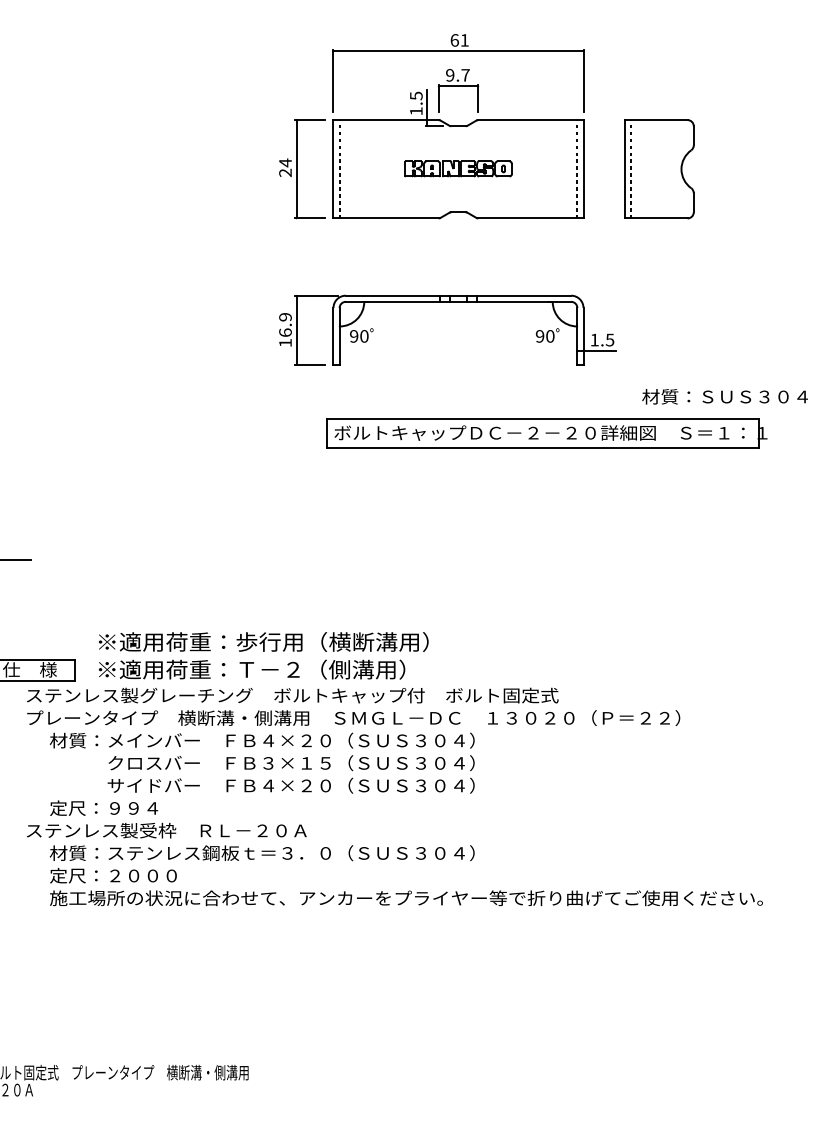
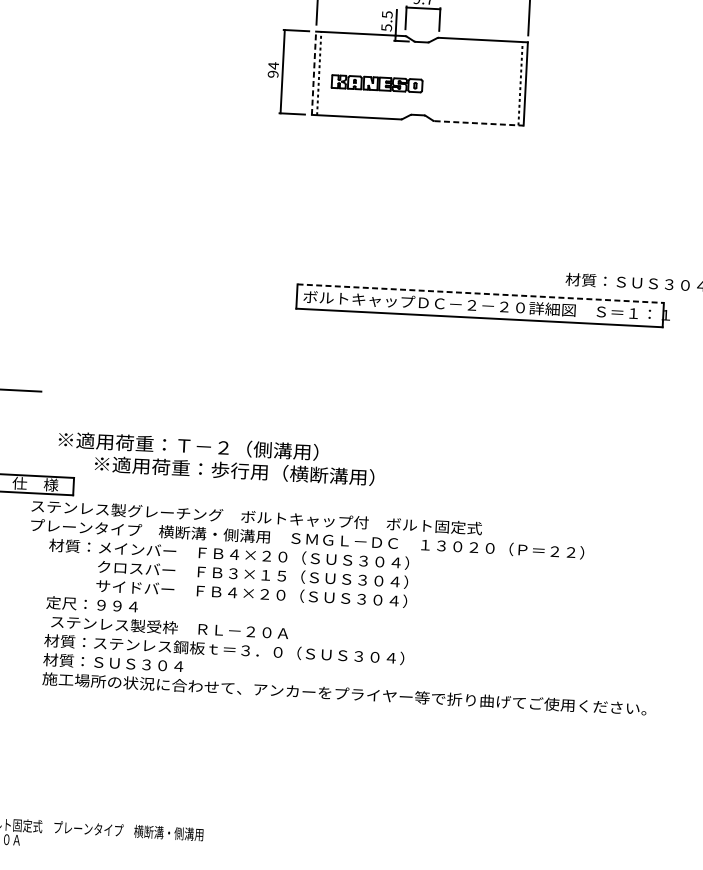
text: (416, 111) -> (386, 27), 1.5 -> 5.5
line: (333, 168) -> (314, 72), solid -> dashed
part: (458, 168) -> (377, 83), moved
part: (659, 169) -> (590, 87), removed
text: (285, 172) -> (273, 73), 24 -> 94
line: (530, 218) -> (478, 123), solid -> dashed
part: (447, 302) -> (404, 191), removed
line: (543, 418) -> (481, 293), solid -> dashed
text: (251, 669) -> (188, 445), moved
text: (166, 830) -> (169, 627), moved
text: (131, 875) -> (112, 662), 定尺：２０００ -> 材質：ＳＵＳ３０４

